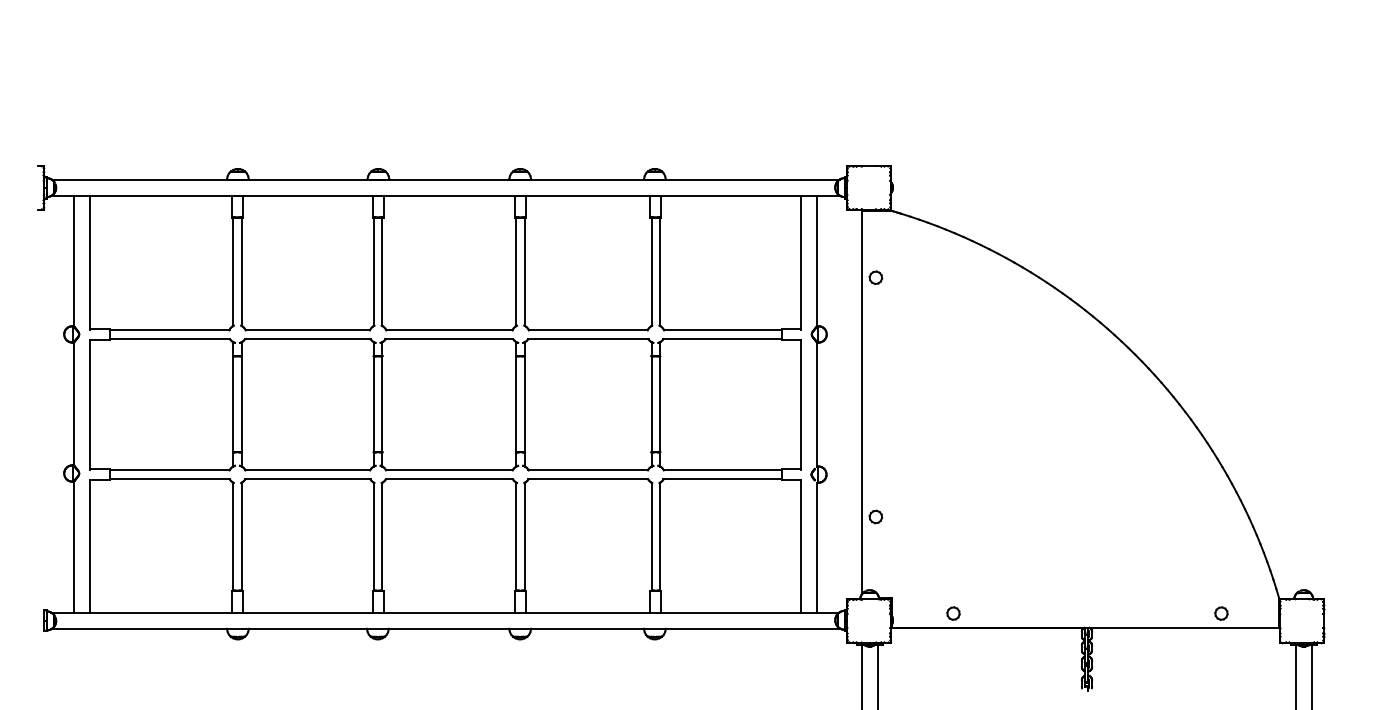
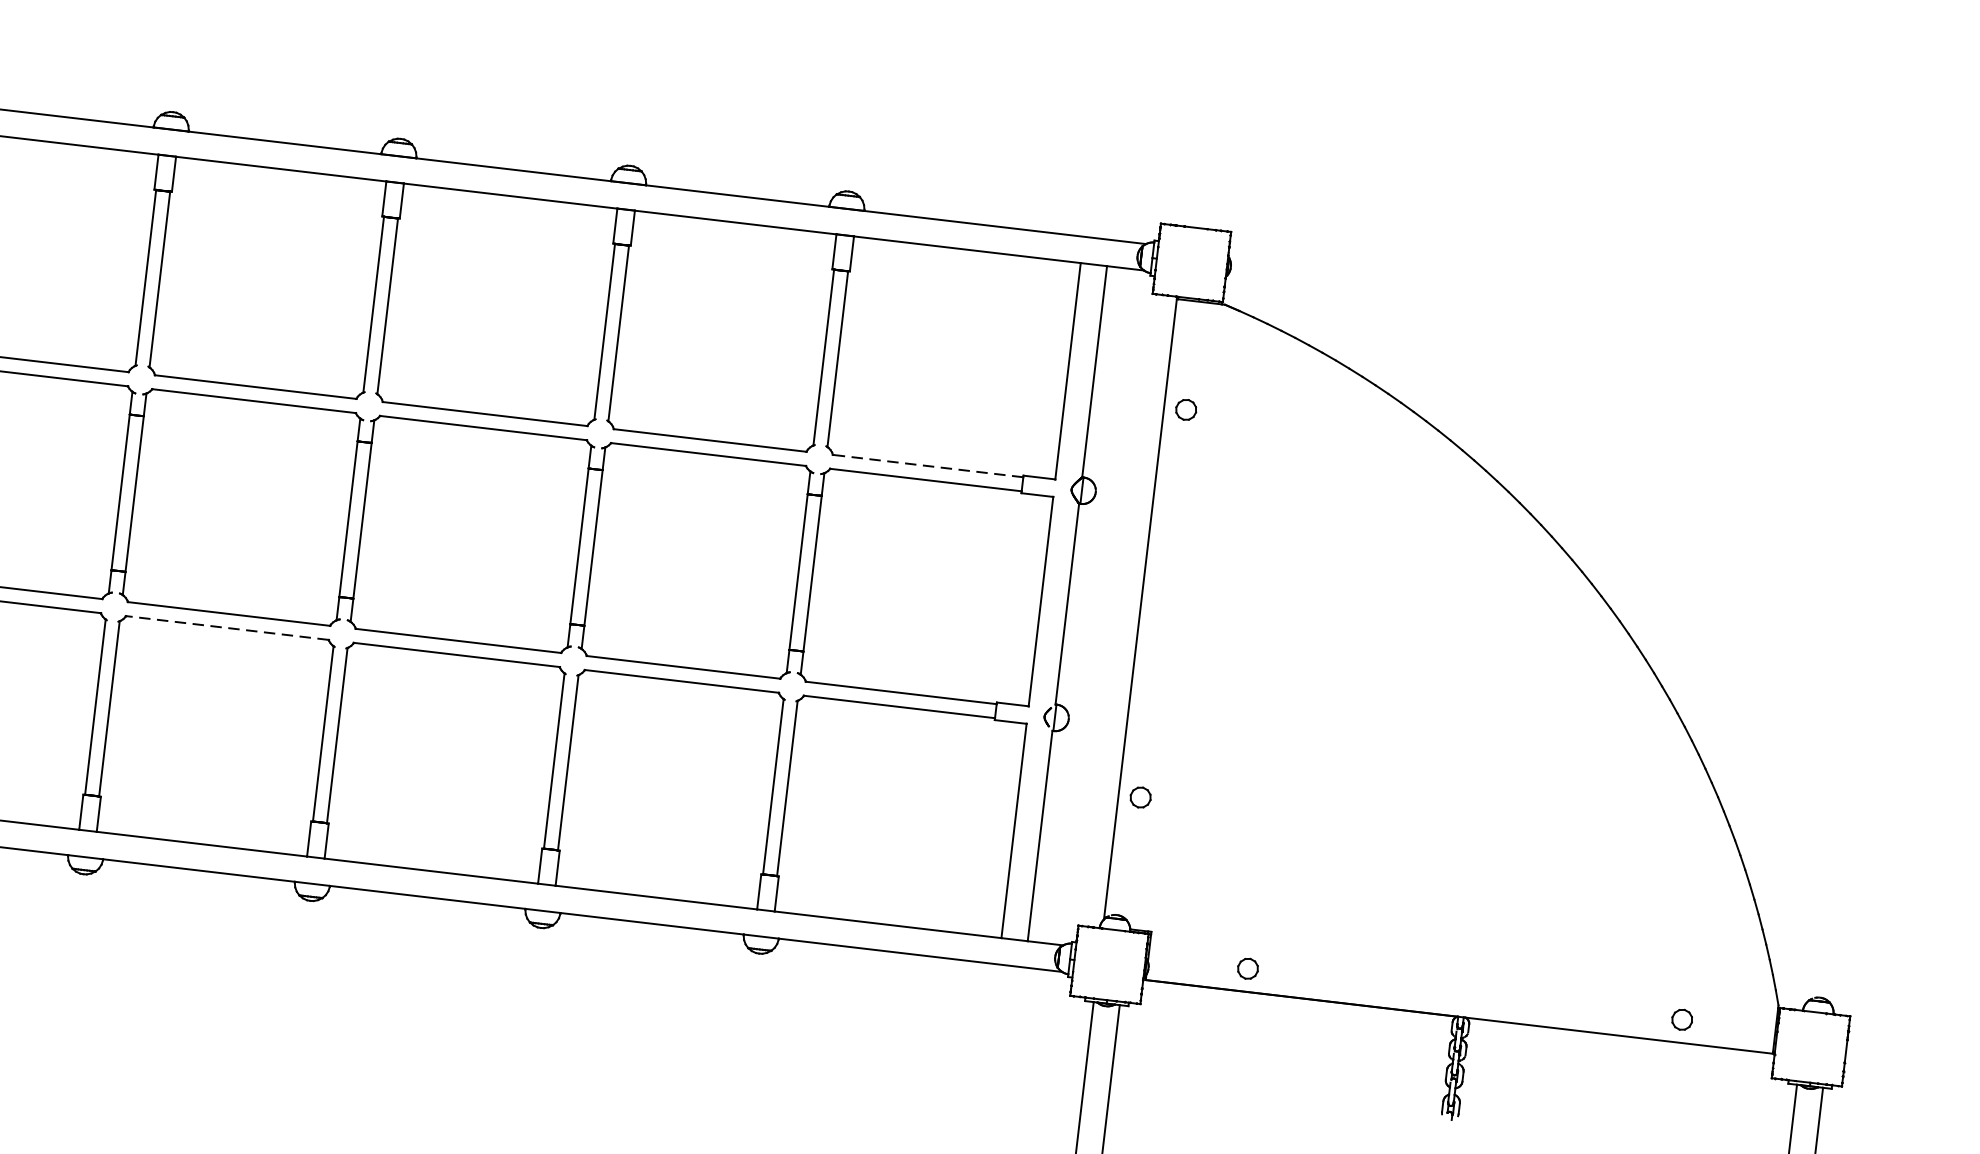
line: (722, 330) -> (927, 466), solid -> dashed
line: (307, 479) -> (226, 628), solid -> dashed

